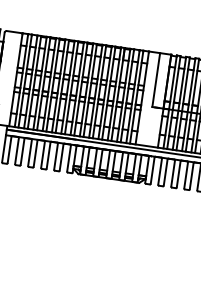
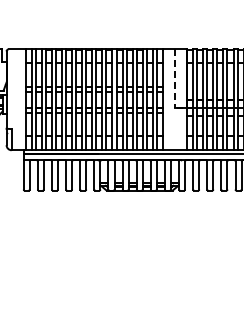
line: (156, 80) -> (175, 79), solid -> dashed

